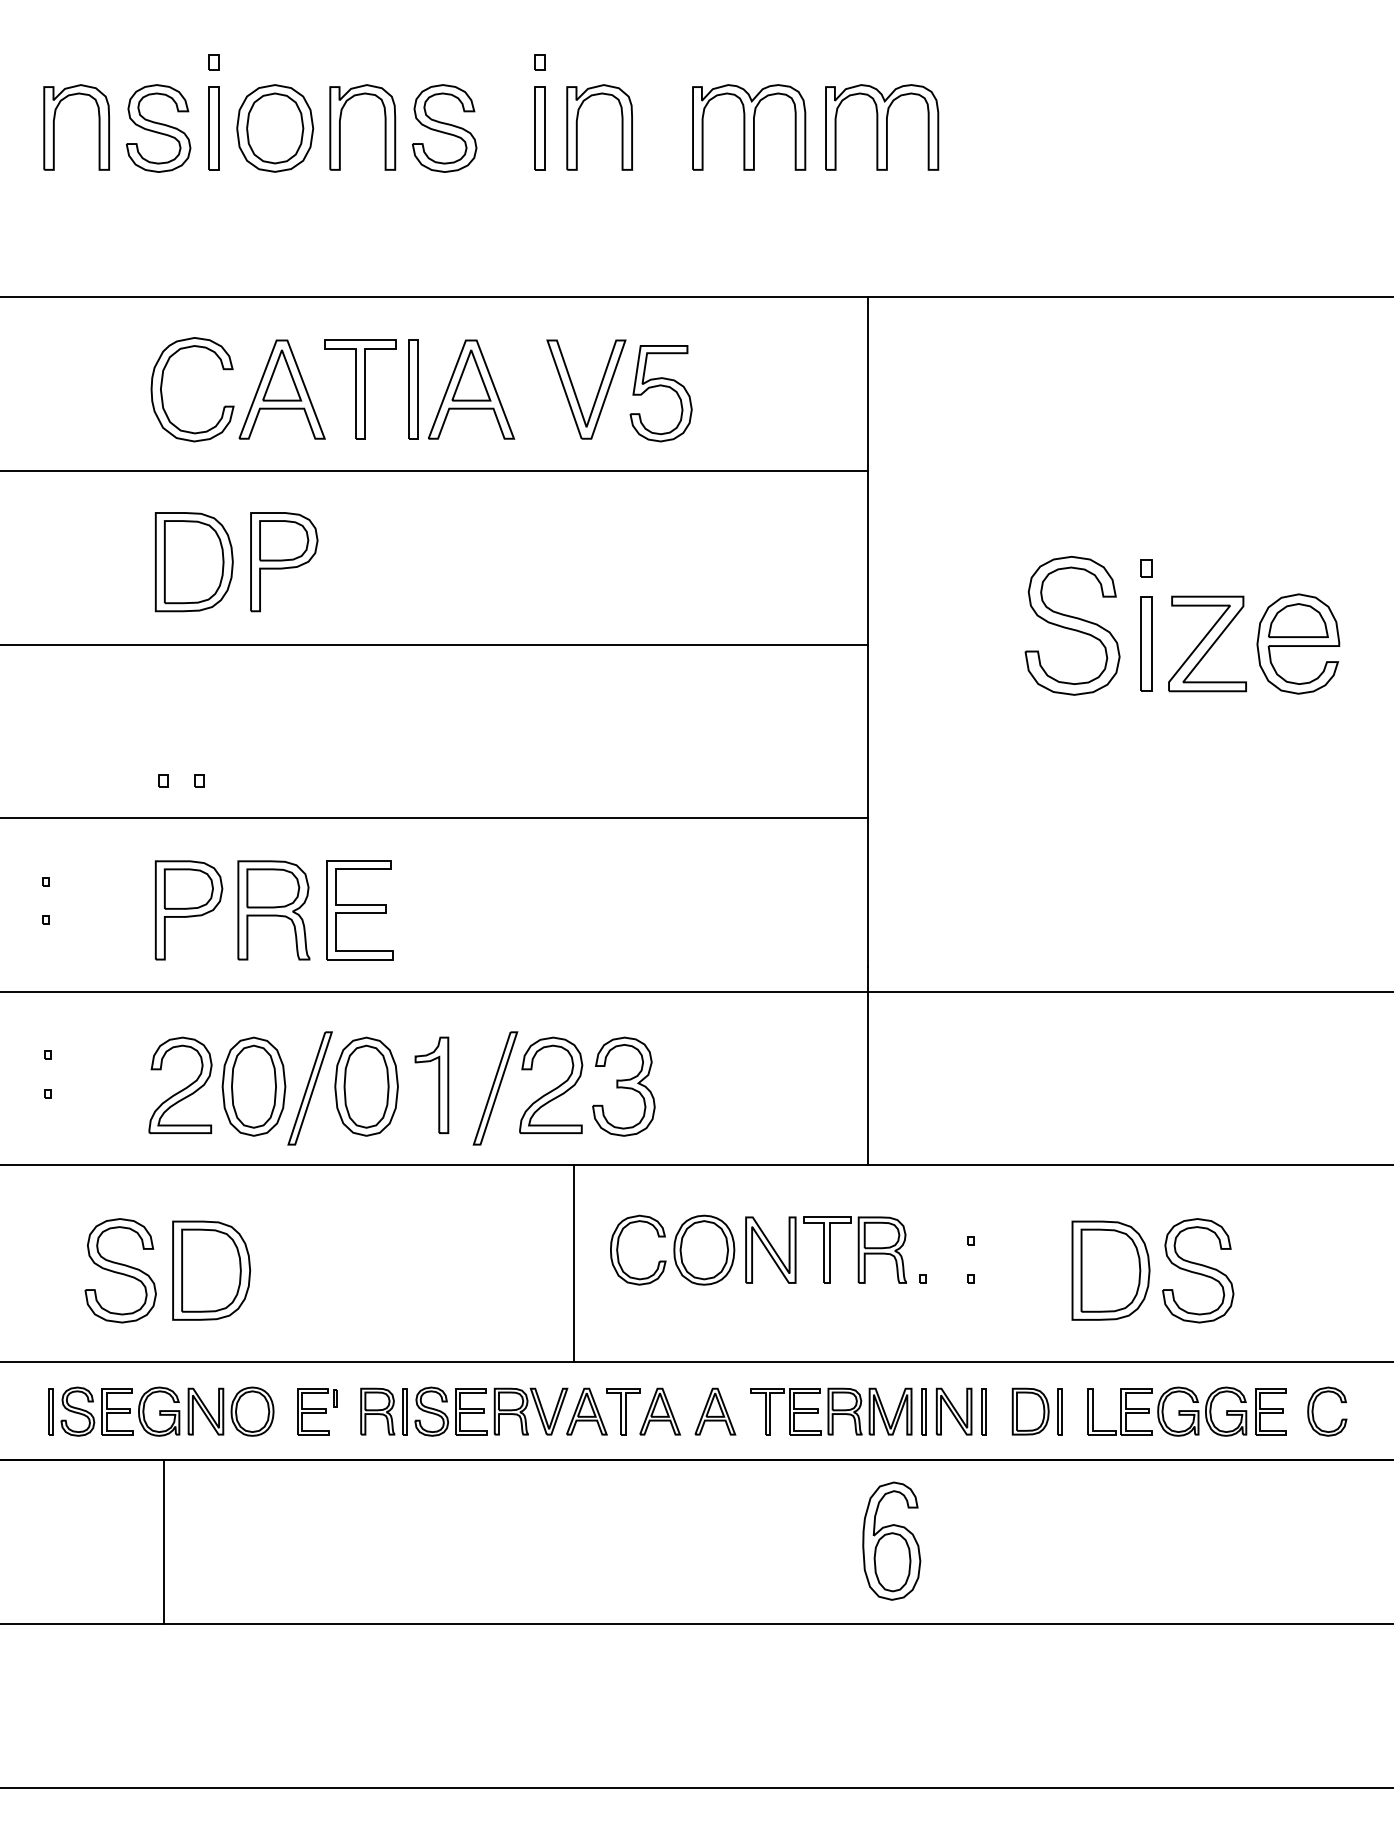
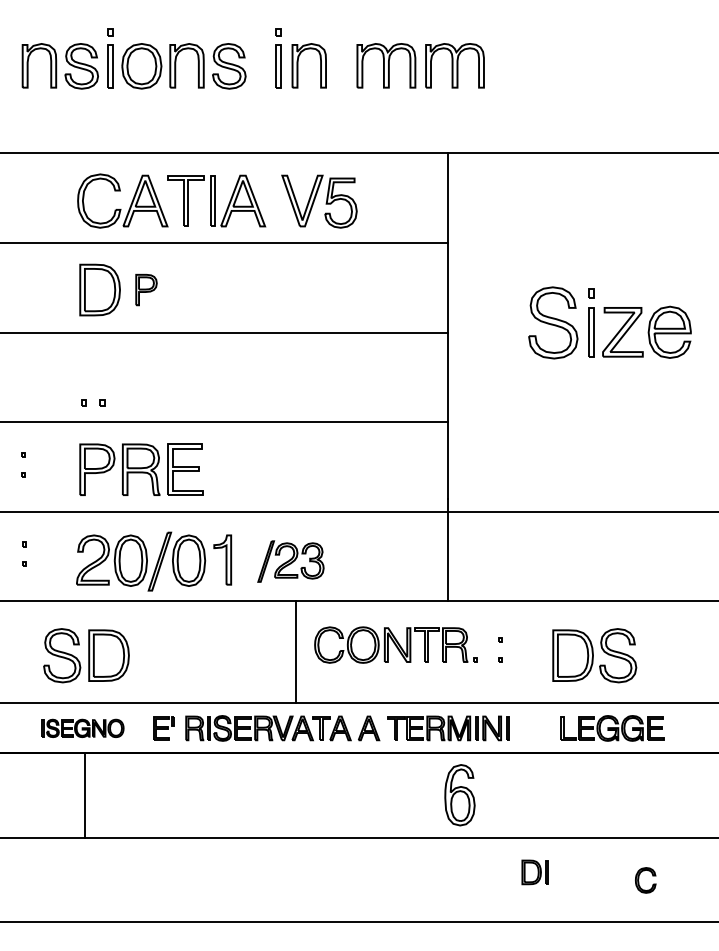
part: (284, 561) -> (146, 289), size x0.6
part: (563, 1088) -> (290, 561), size x0.7
part: (1315, 1409) -> (639, 879), moved
part: (160, 1411) -> (82, 728), size x0.7
part: (1036, 1411) -> (534, 872), moved

